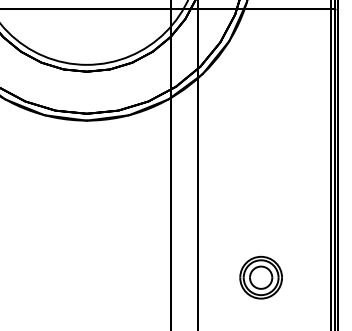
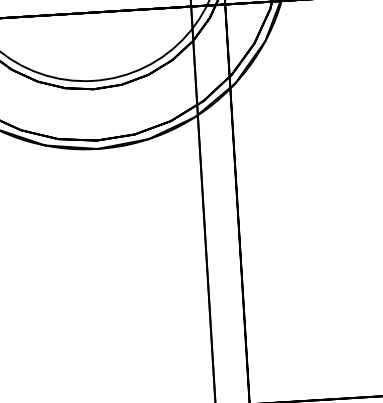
part: (260, 277) -> (321, 327), removed

